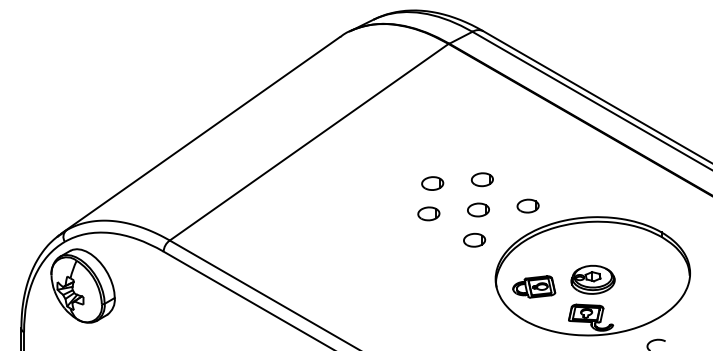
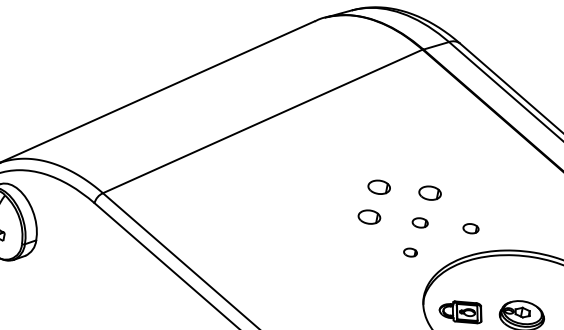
part: (527, 205) -> (470, 228), size x0.7
part: (478, 209) -> (420, 222), size x0.7
part: (474, 239) -> (410, 251), size x0.6

